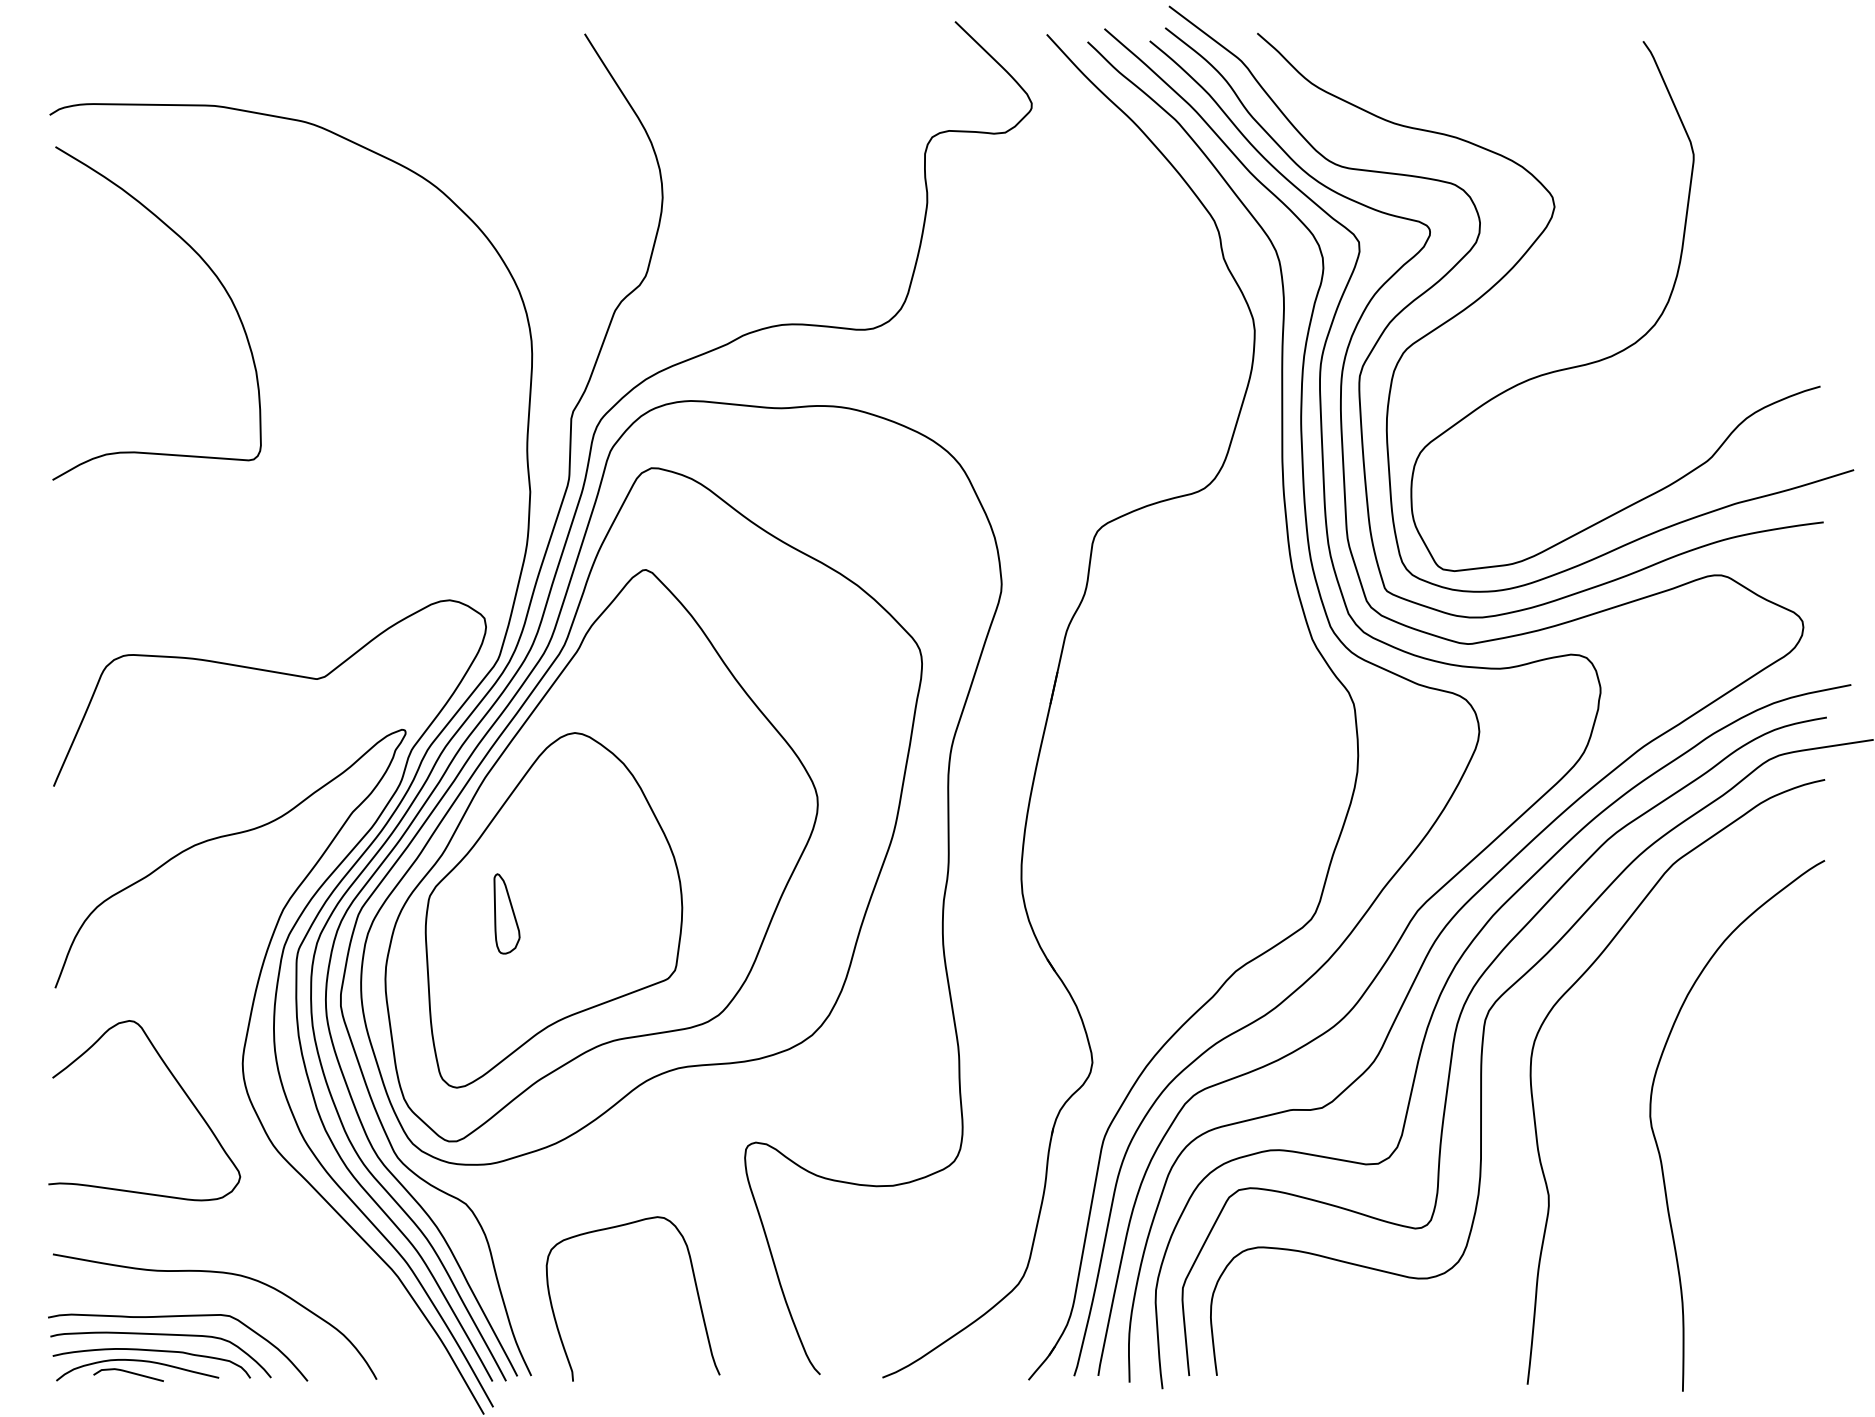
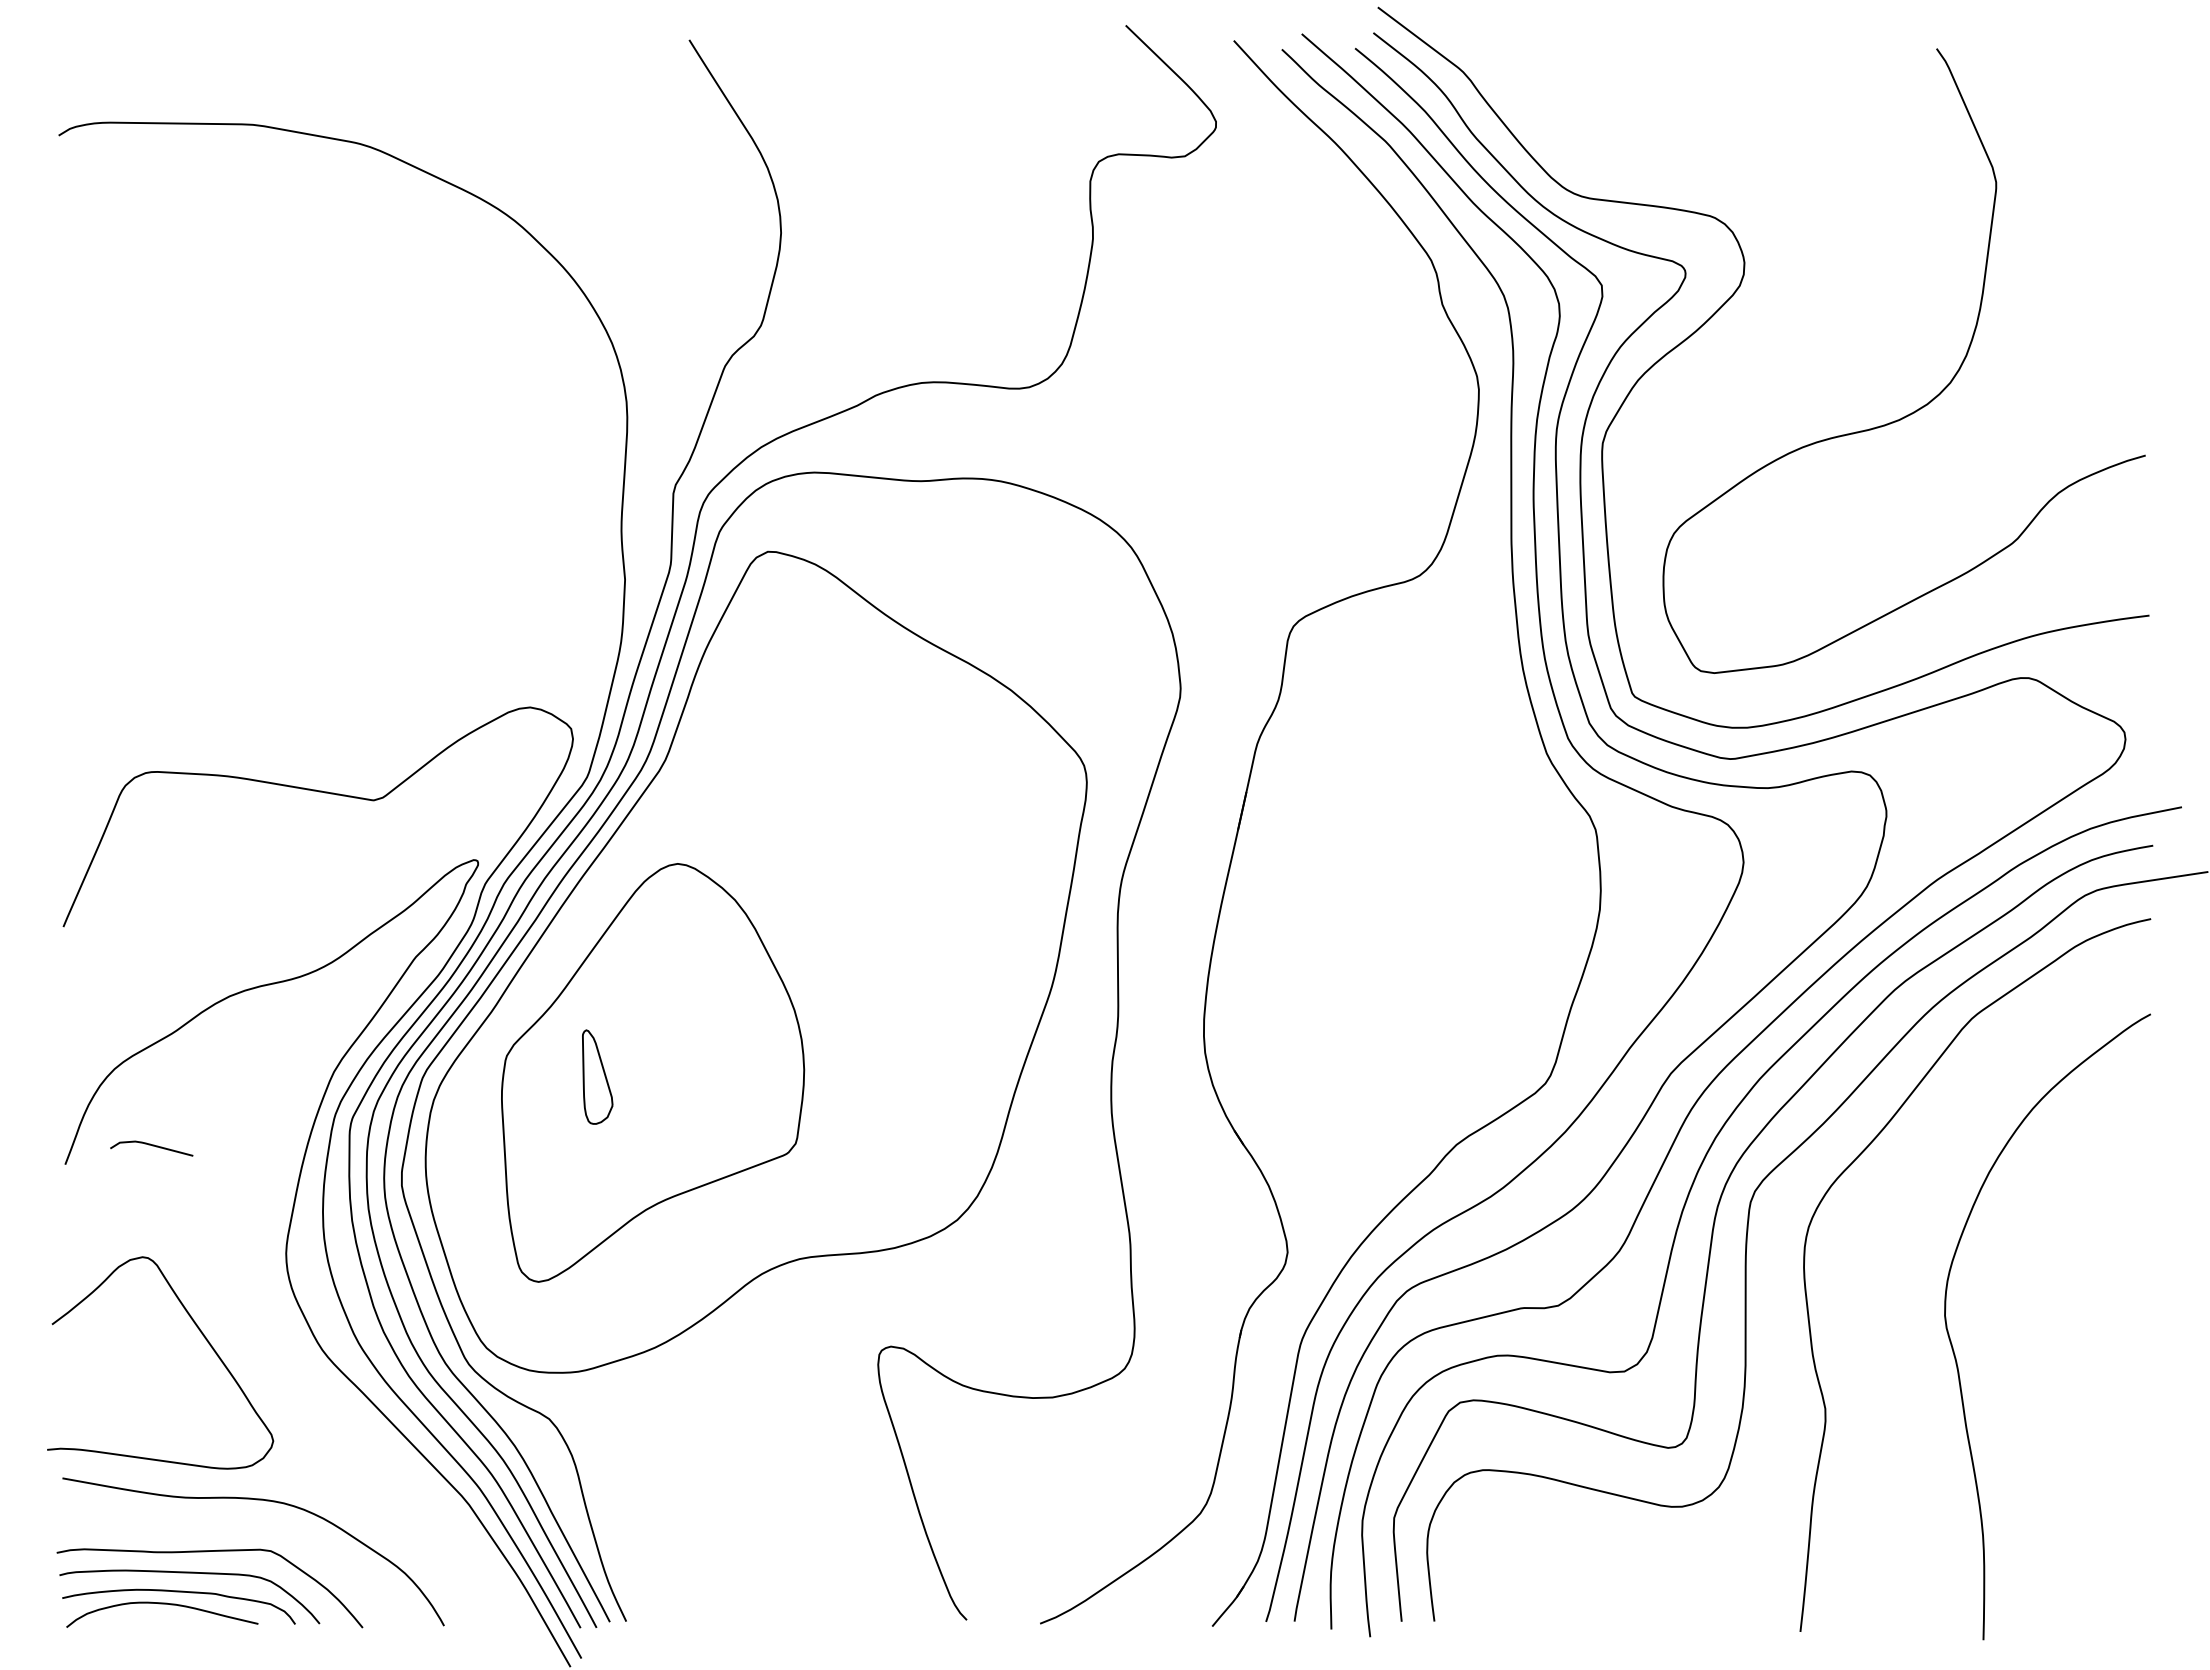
curve: (209, 268) -> (246, 316), removed
curve: (1512, 269) -> (1782, 317), removed
part: (601, 855) -> (708, 1008), removed
curve: (177, 1083) -> (199, 1331), moved
curve: (695, 1285) -> (819, 1515), removed
curve: (129, 1373) -> (152, 1146), moved

